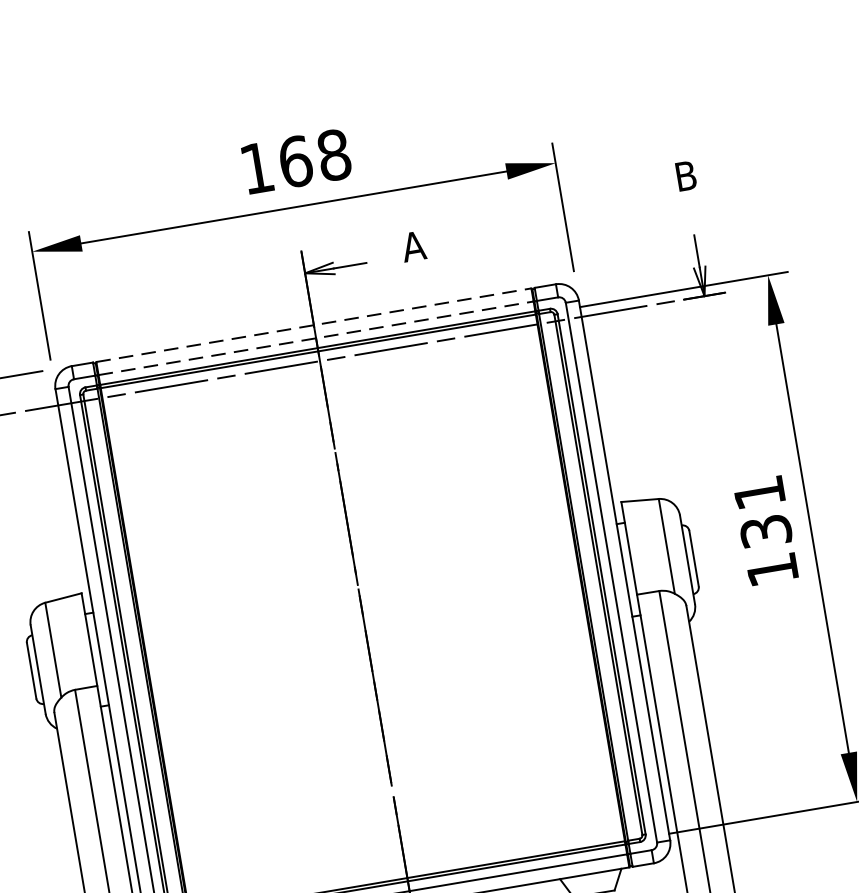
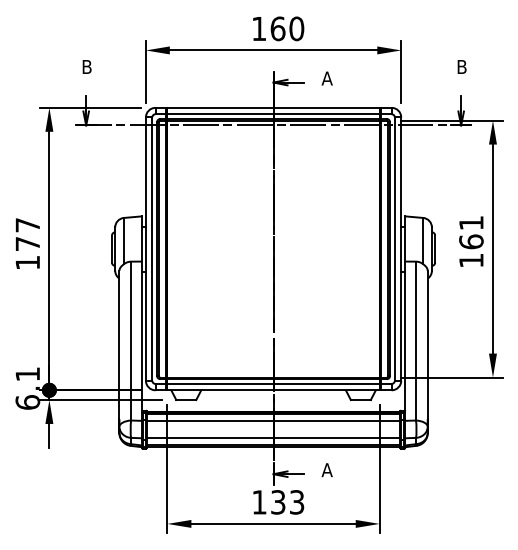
text: (333, 154) -> (296, 28), 168 -> 160
line: (315, 324) -> (274, 107), dashed -> solid
line: (318, 338) -> (274, 114), dashed -> solid
text: (765, 530) -> (471, 241), 131 -> 161

